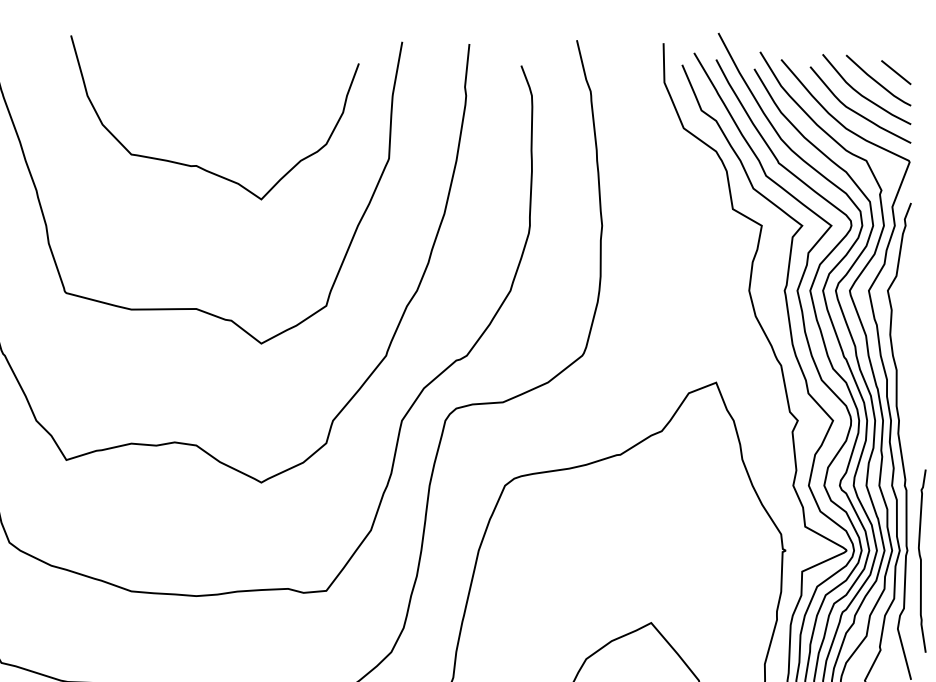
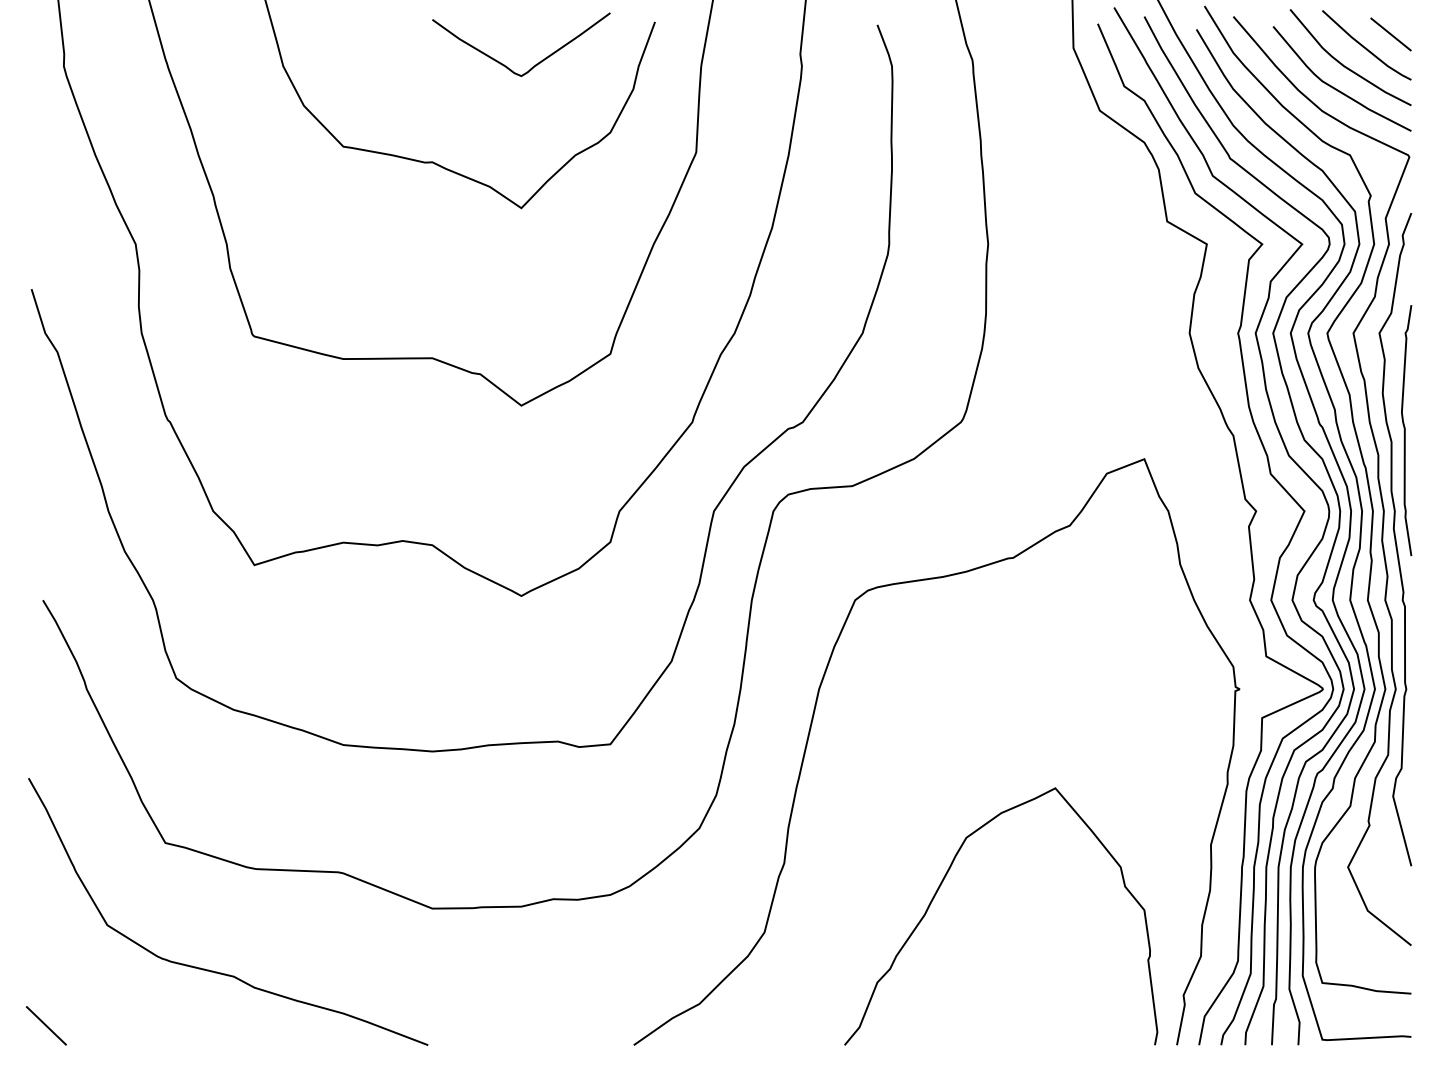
curve: (272, 93) -> (536, 63), added
curve: (921, 561) -> (1405, 430), moved

